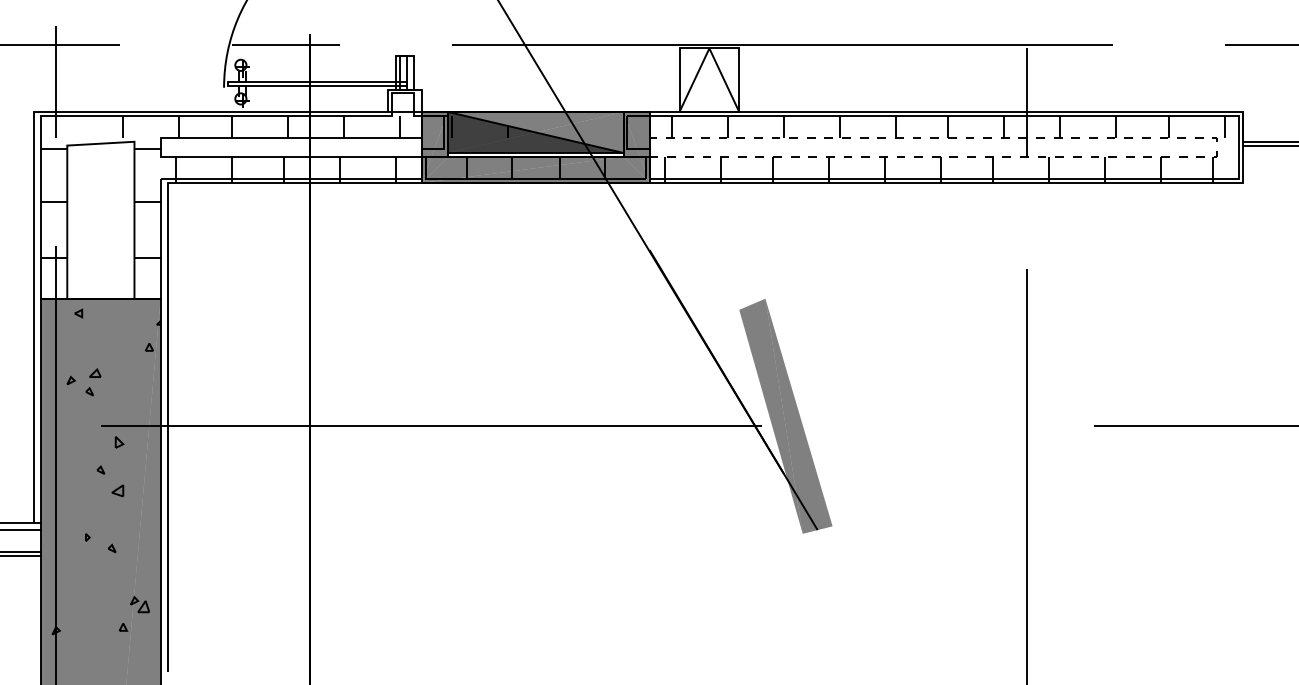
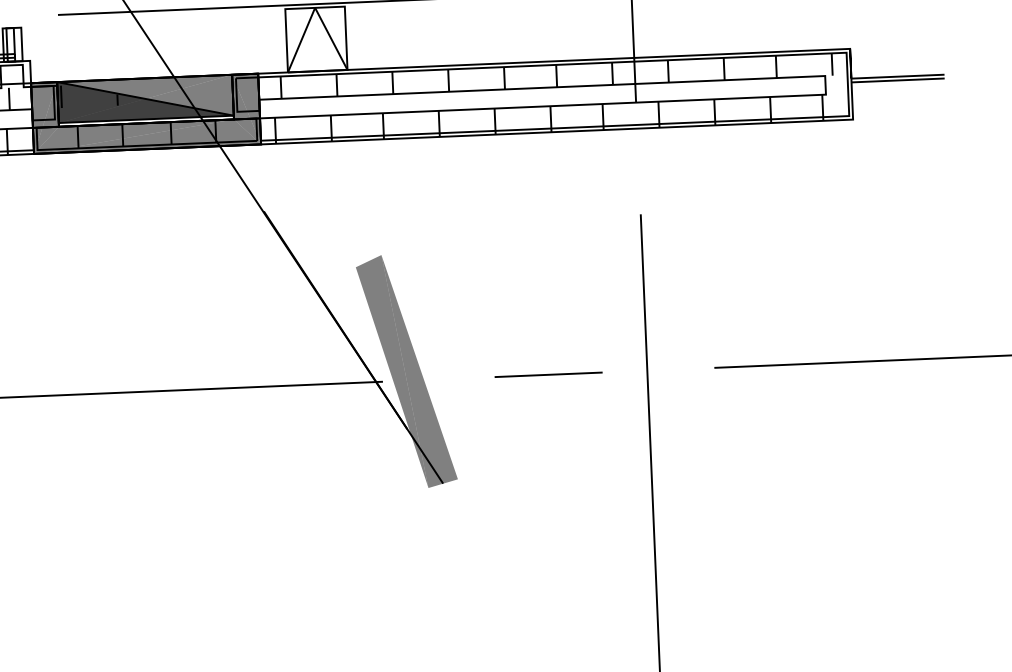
line: (1217, 146) -> (825, 84), dashed -> solid
line: (927, 425) -> (548, 374), added

